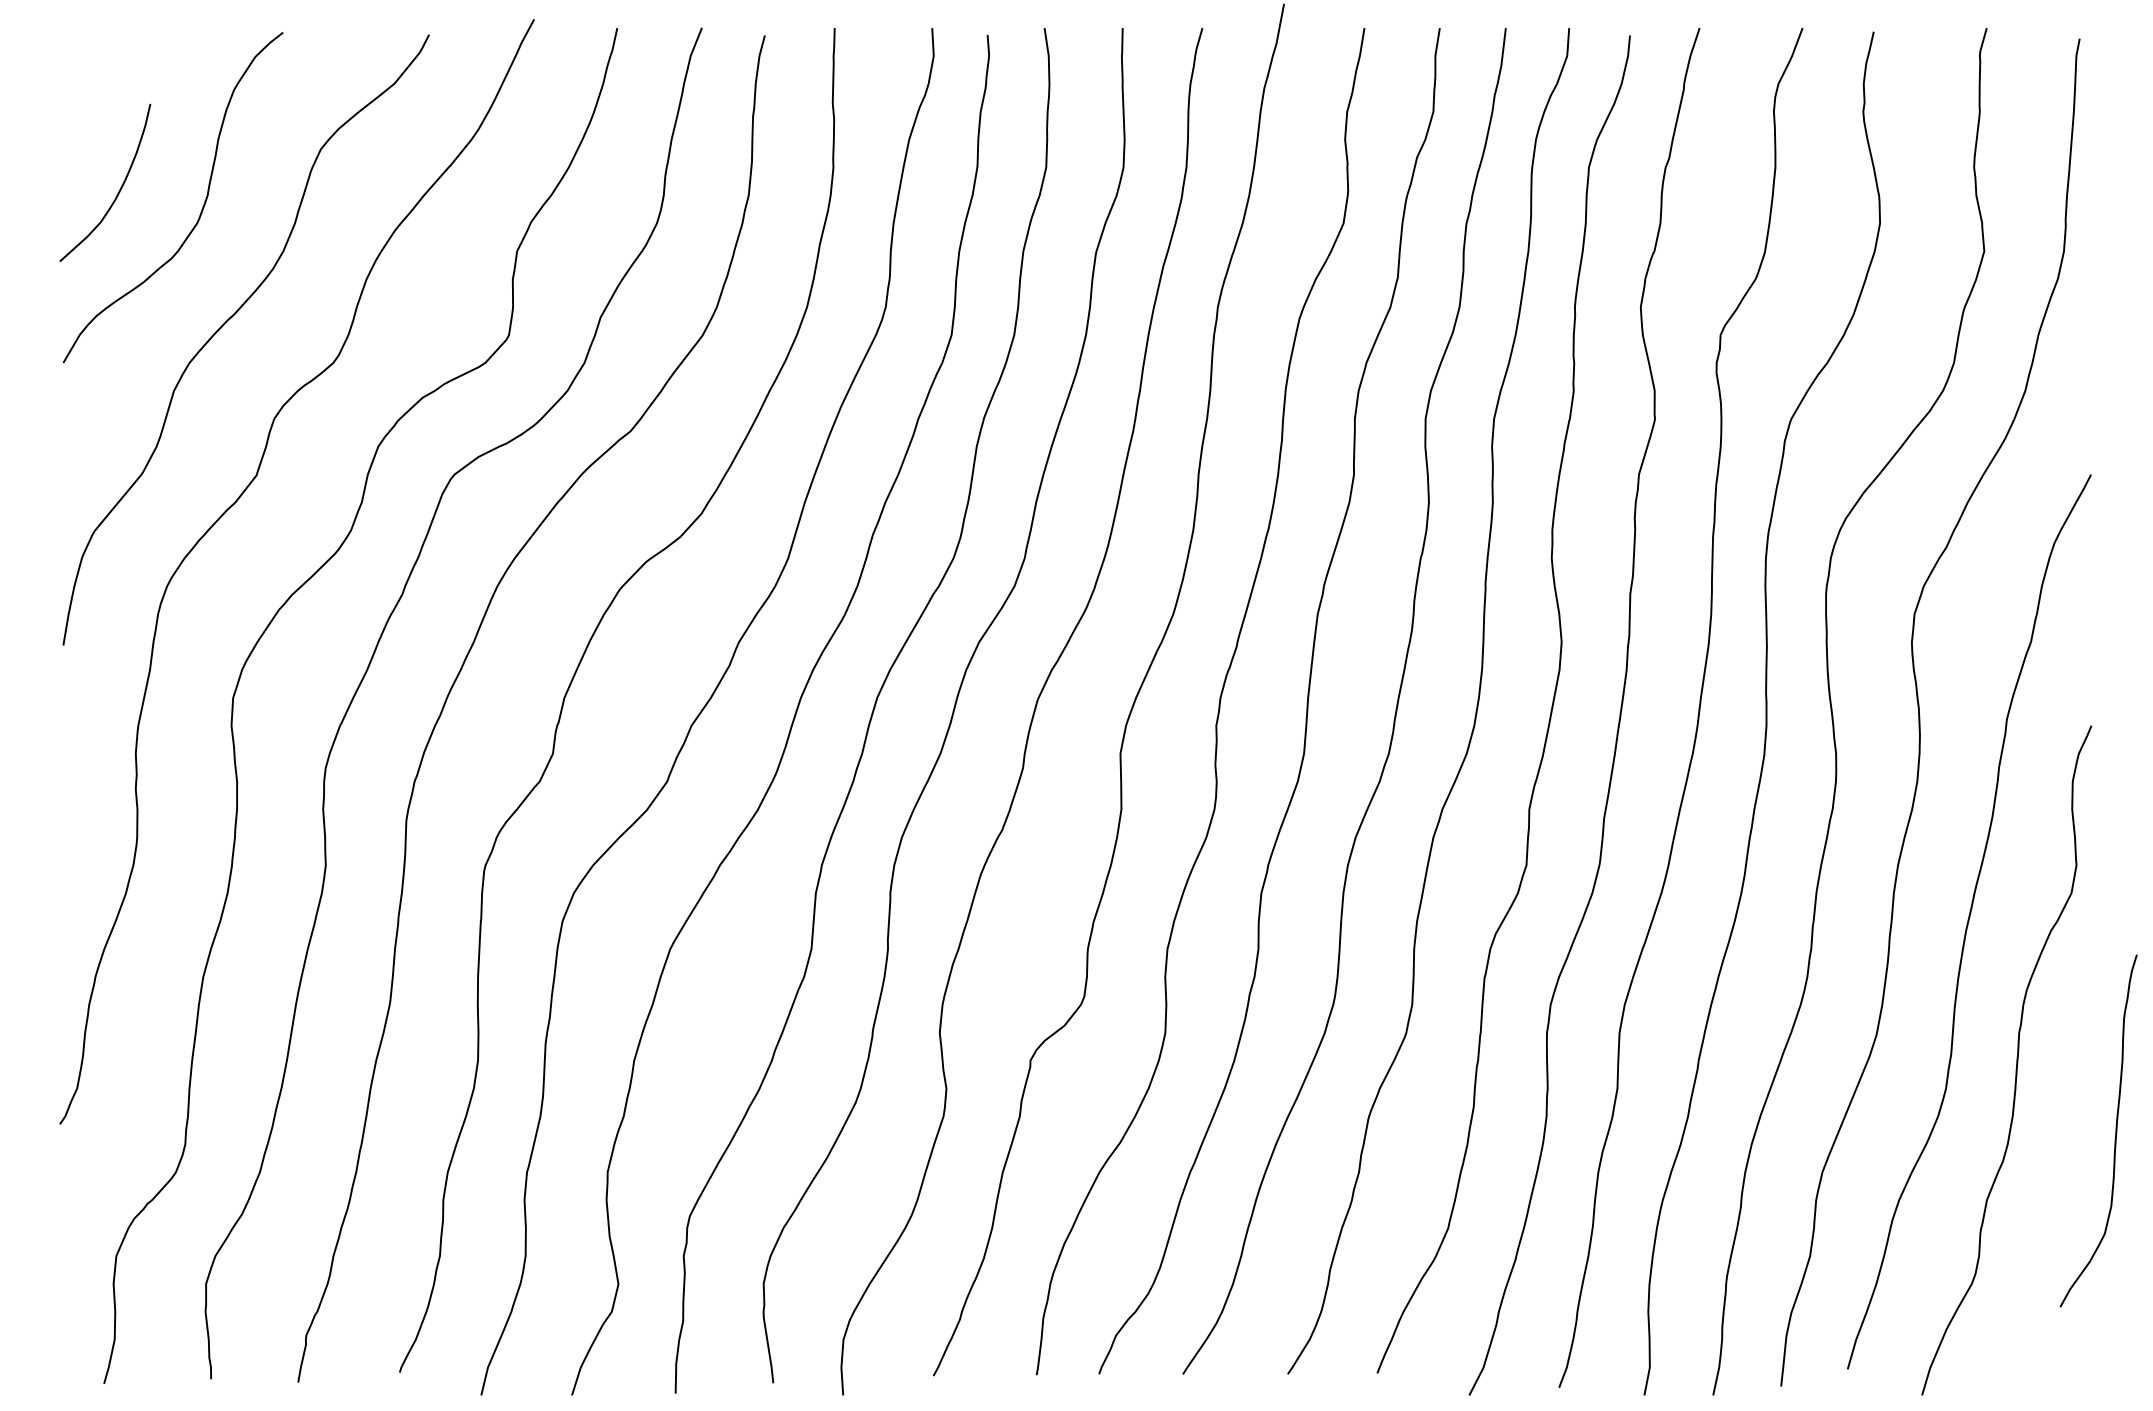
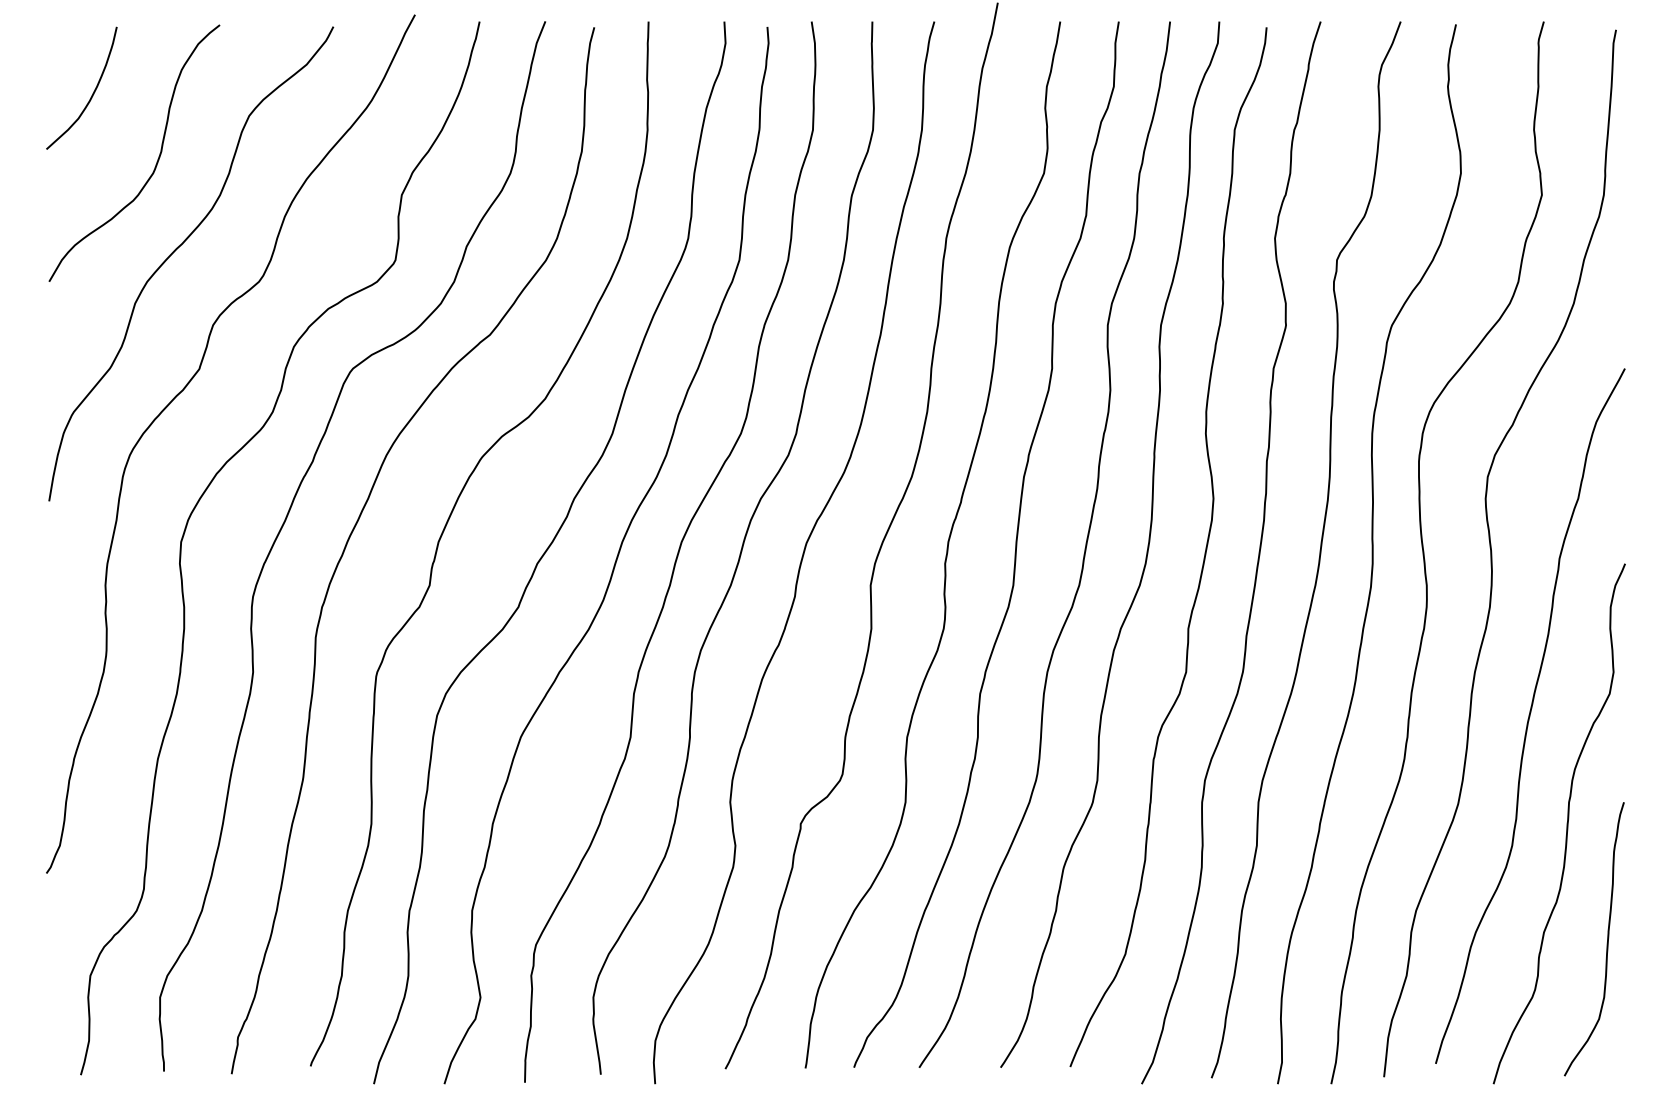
curve: (119, 189) -> (92, 93), moved
curve: (2115, 1130) -> (1607, 938), moved

